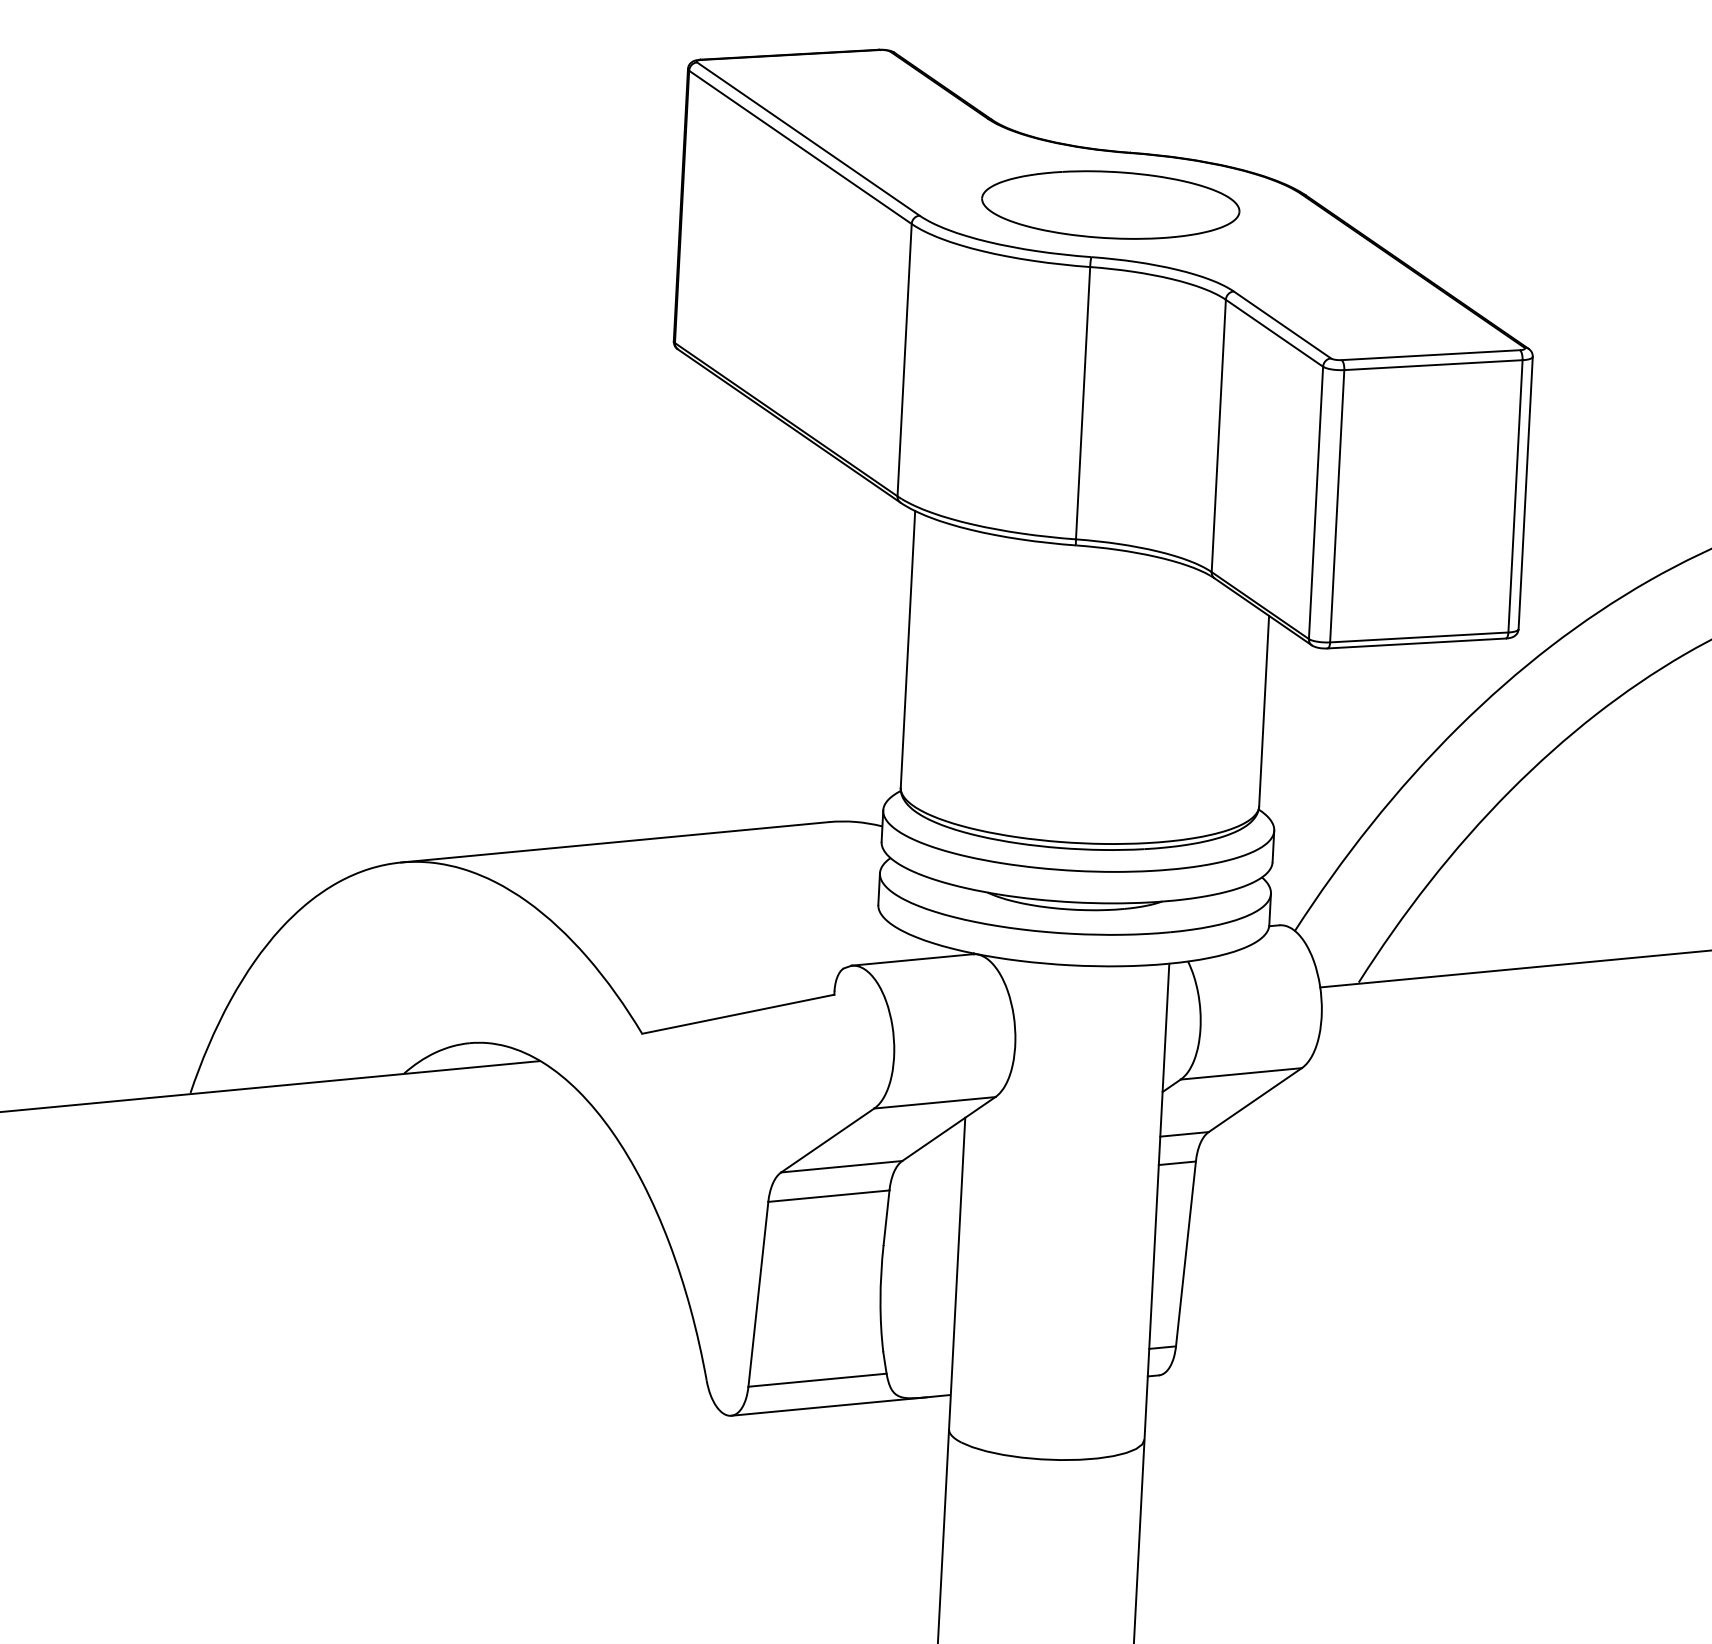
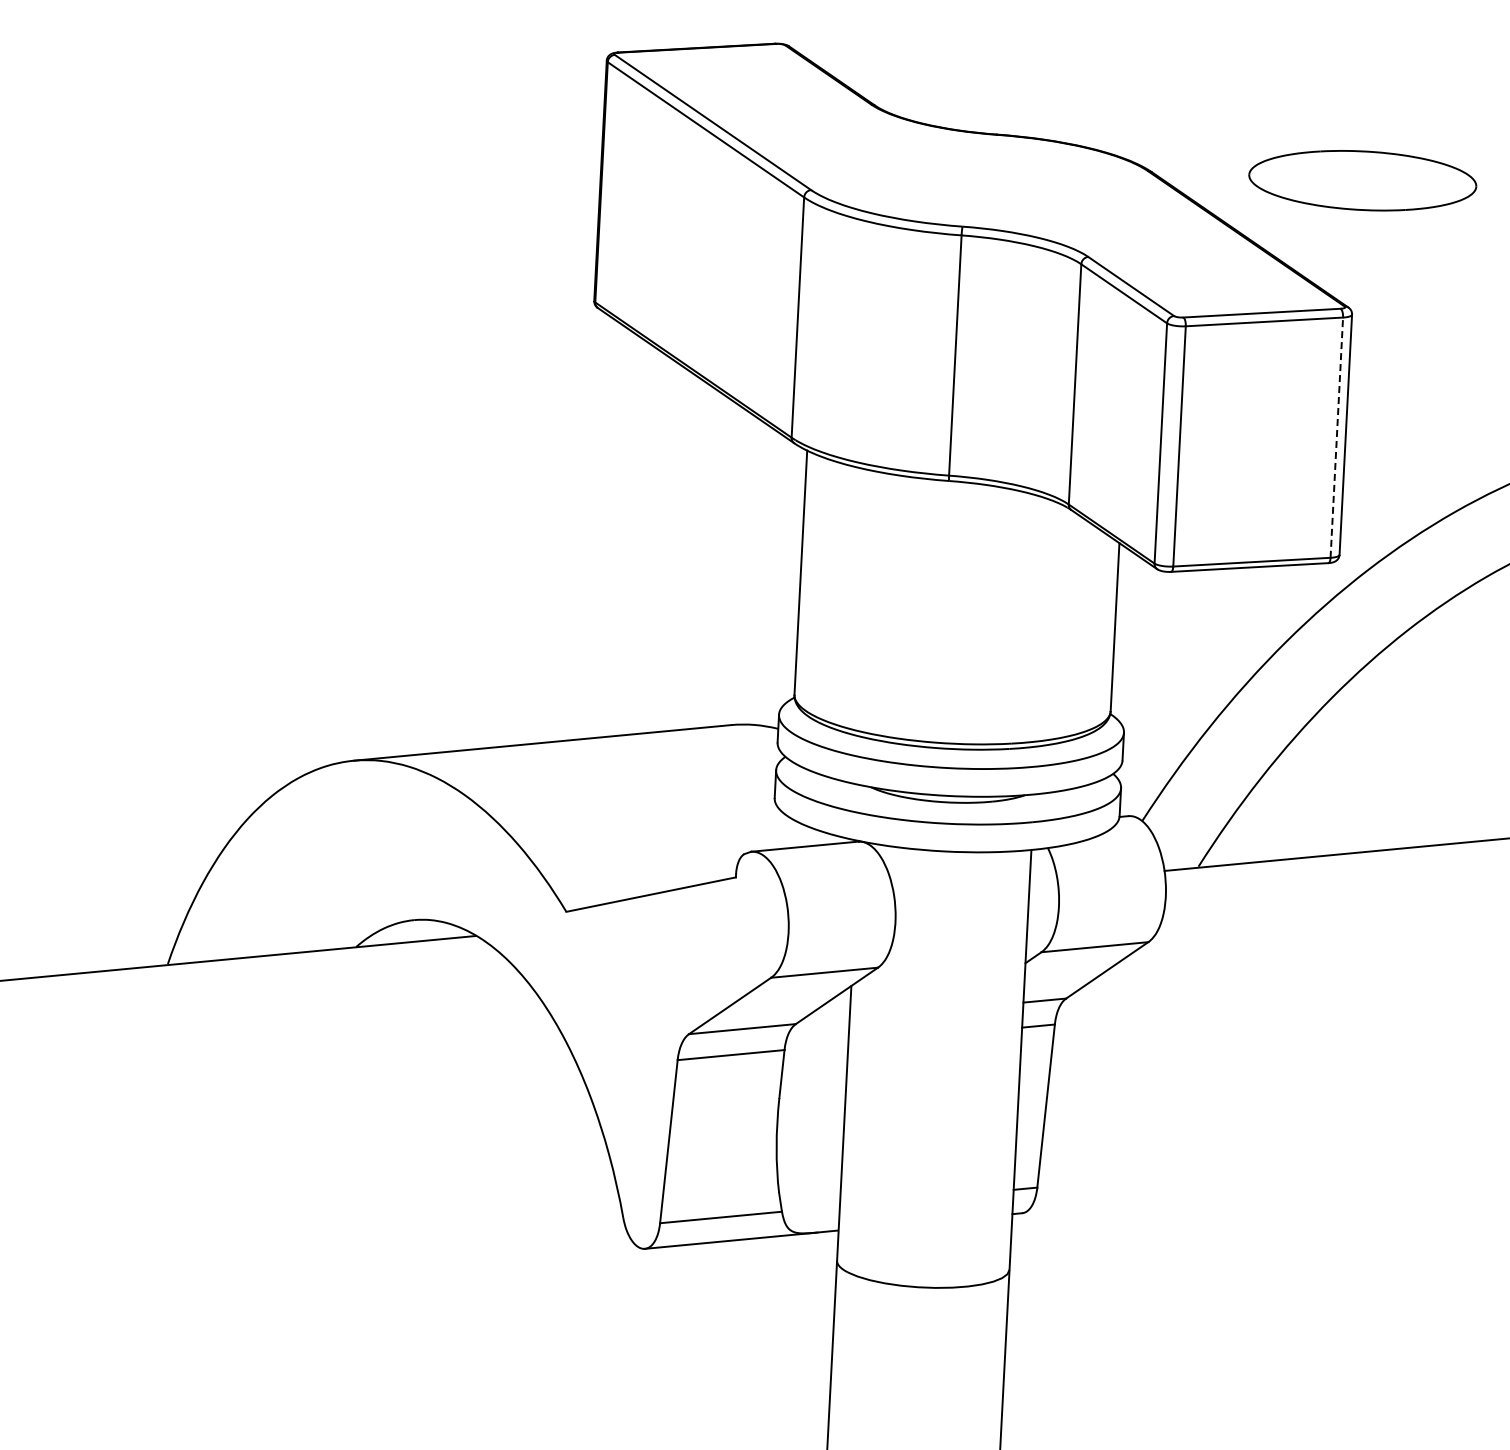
part: (1110, 204) -> (1362, 180), moved
line: (1515, 496) -> (1336, 437), solid -> dashed

